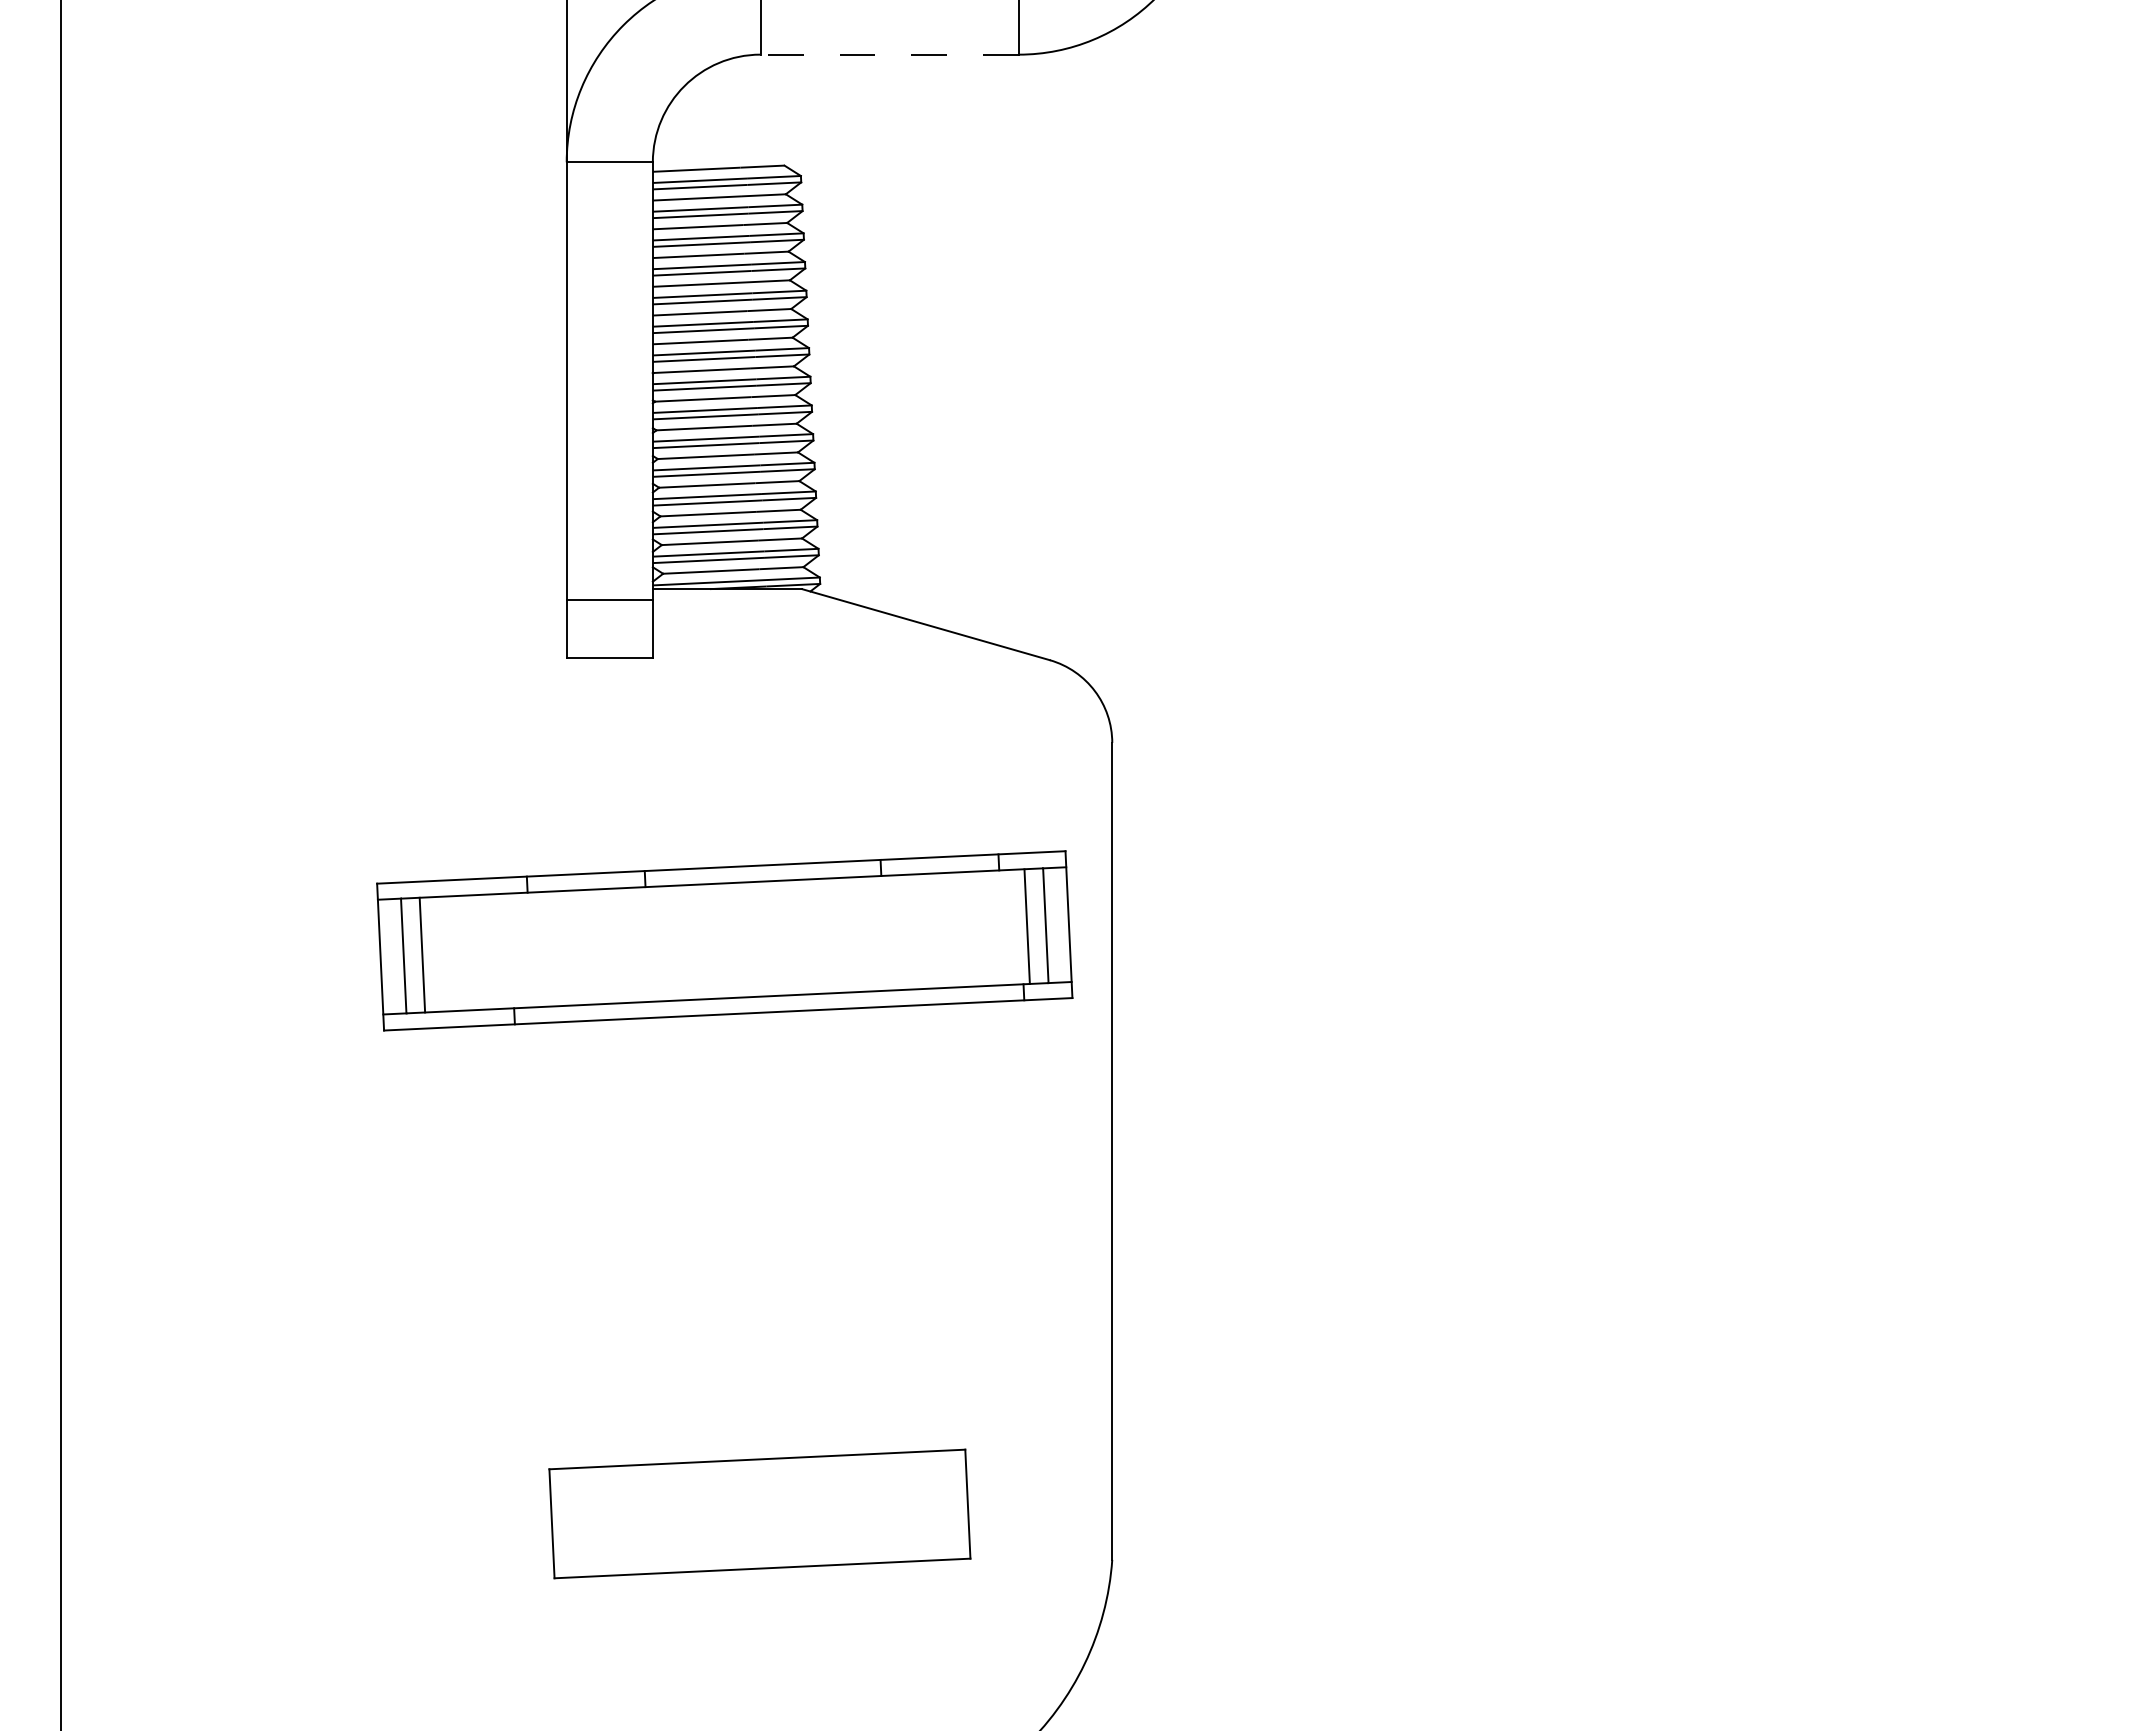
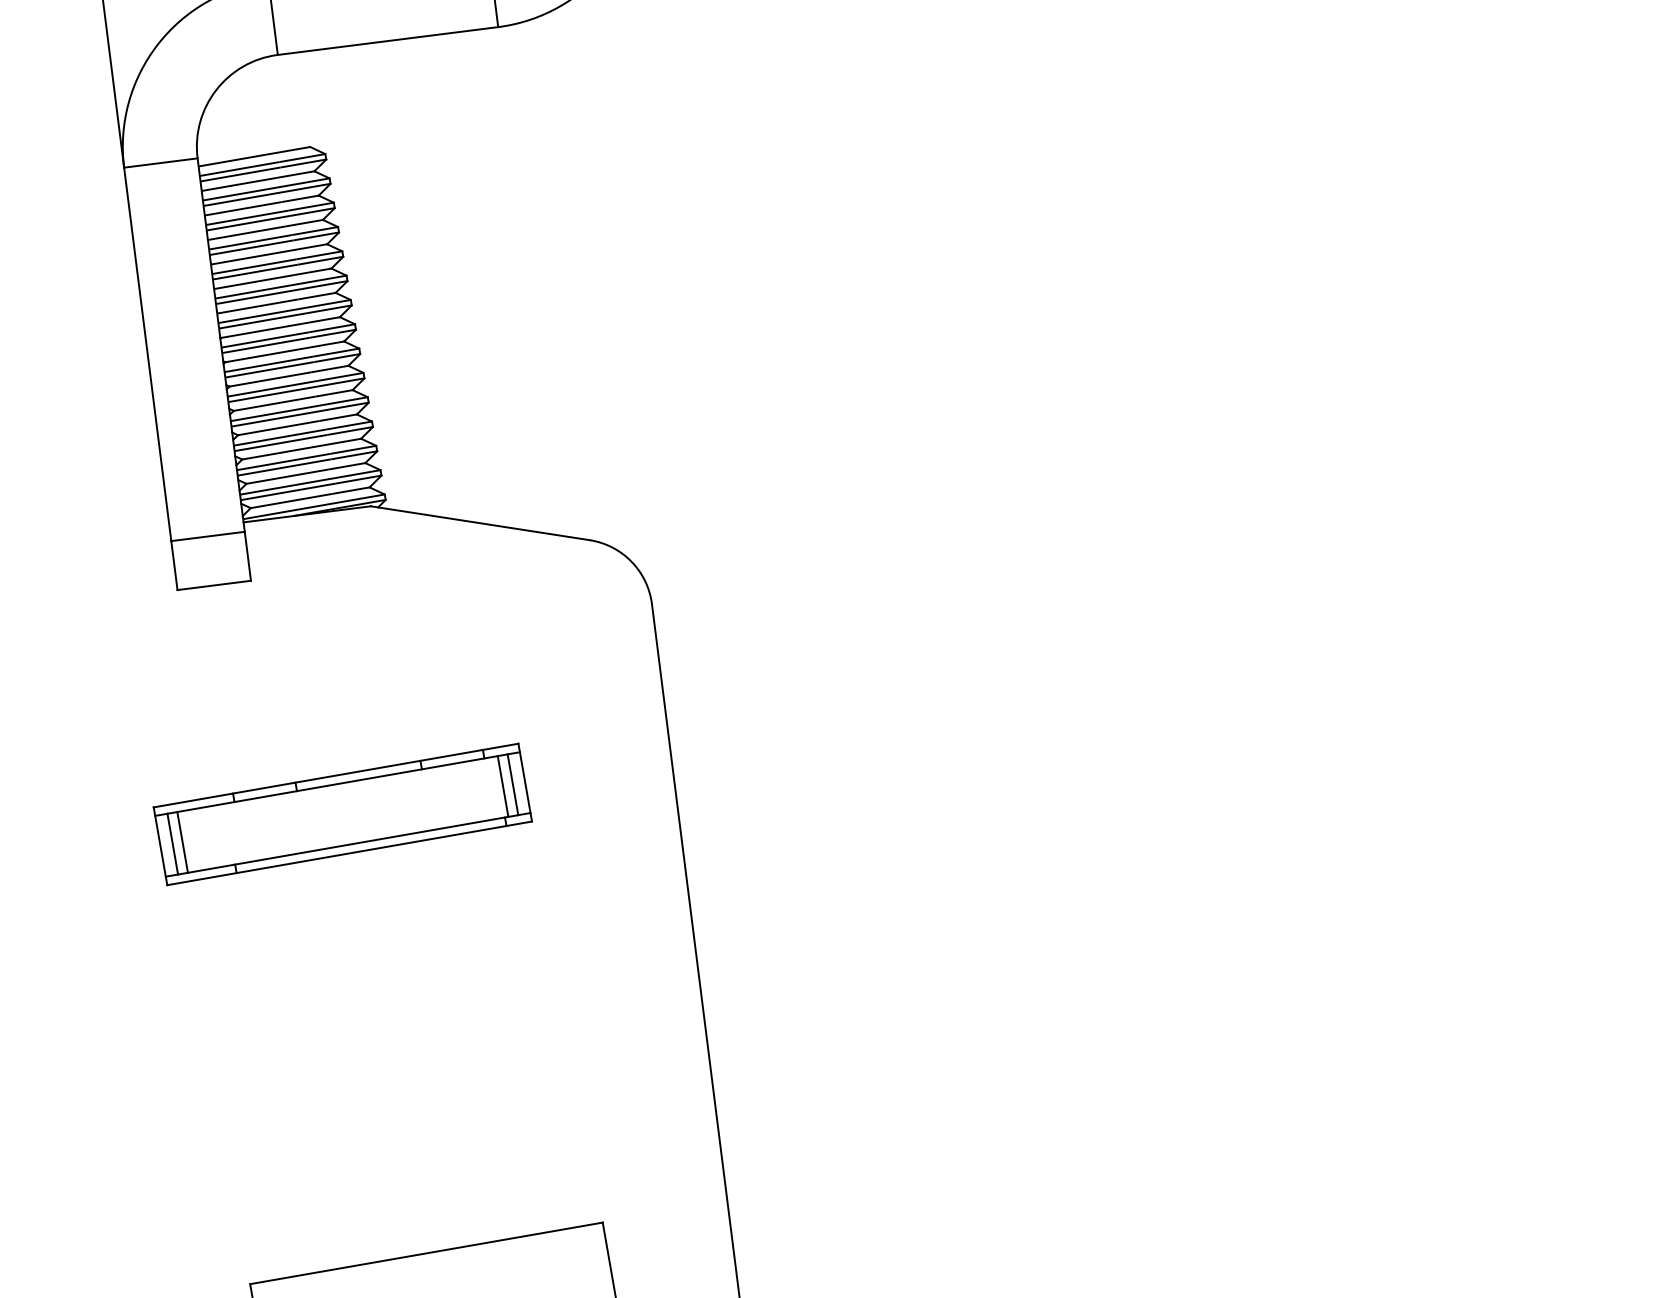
line: (889, 54) -> (387, 40), dashed -> solid
part: (724, 940) -> (342, 814), size x0.62

